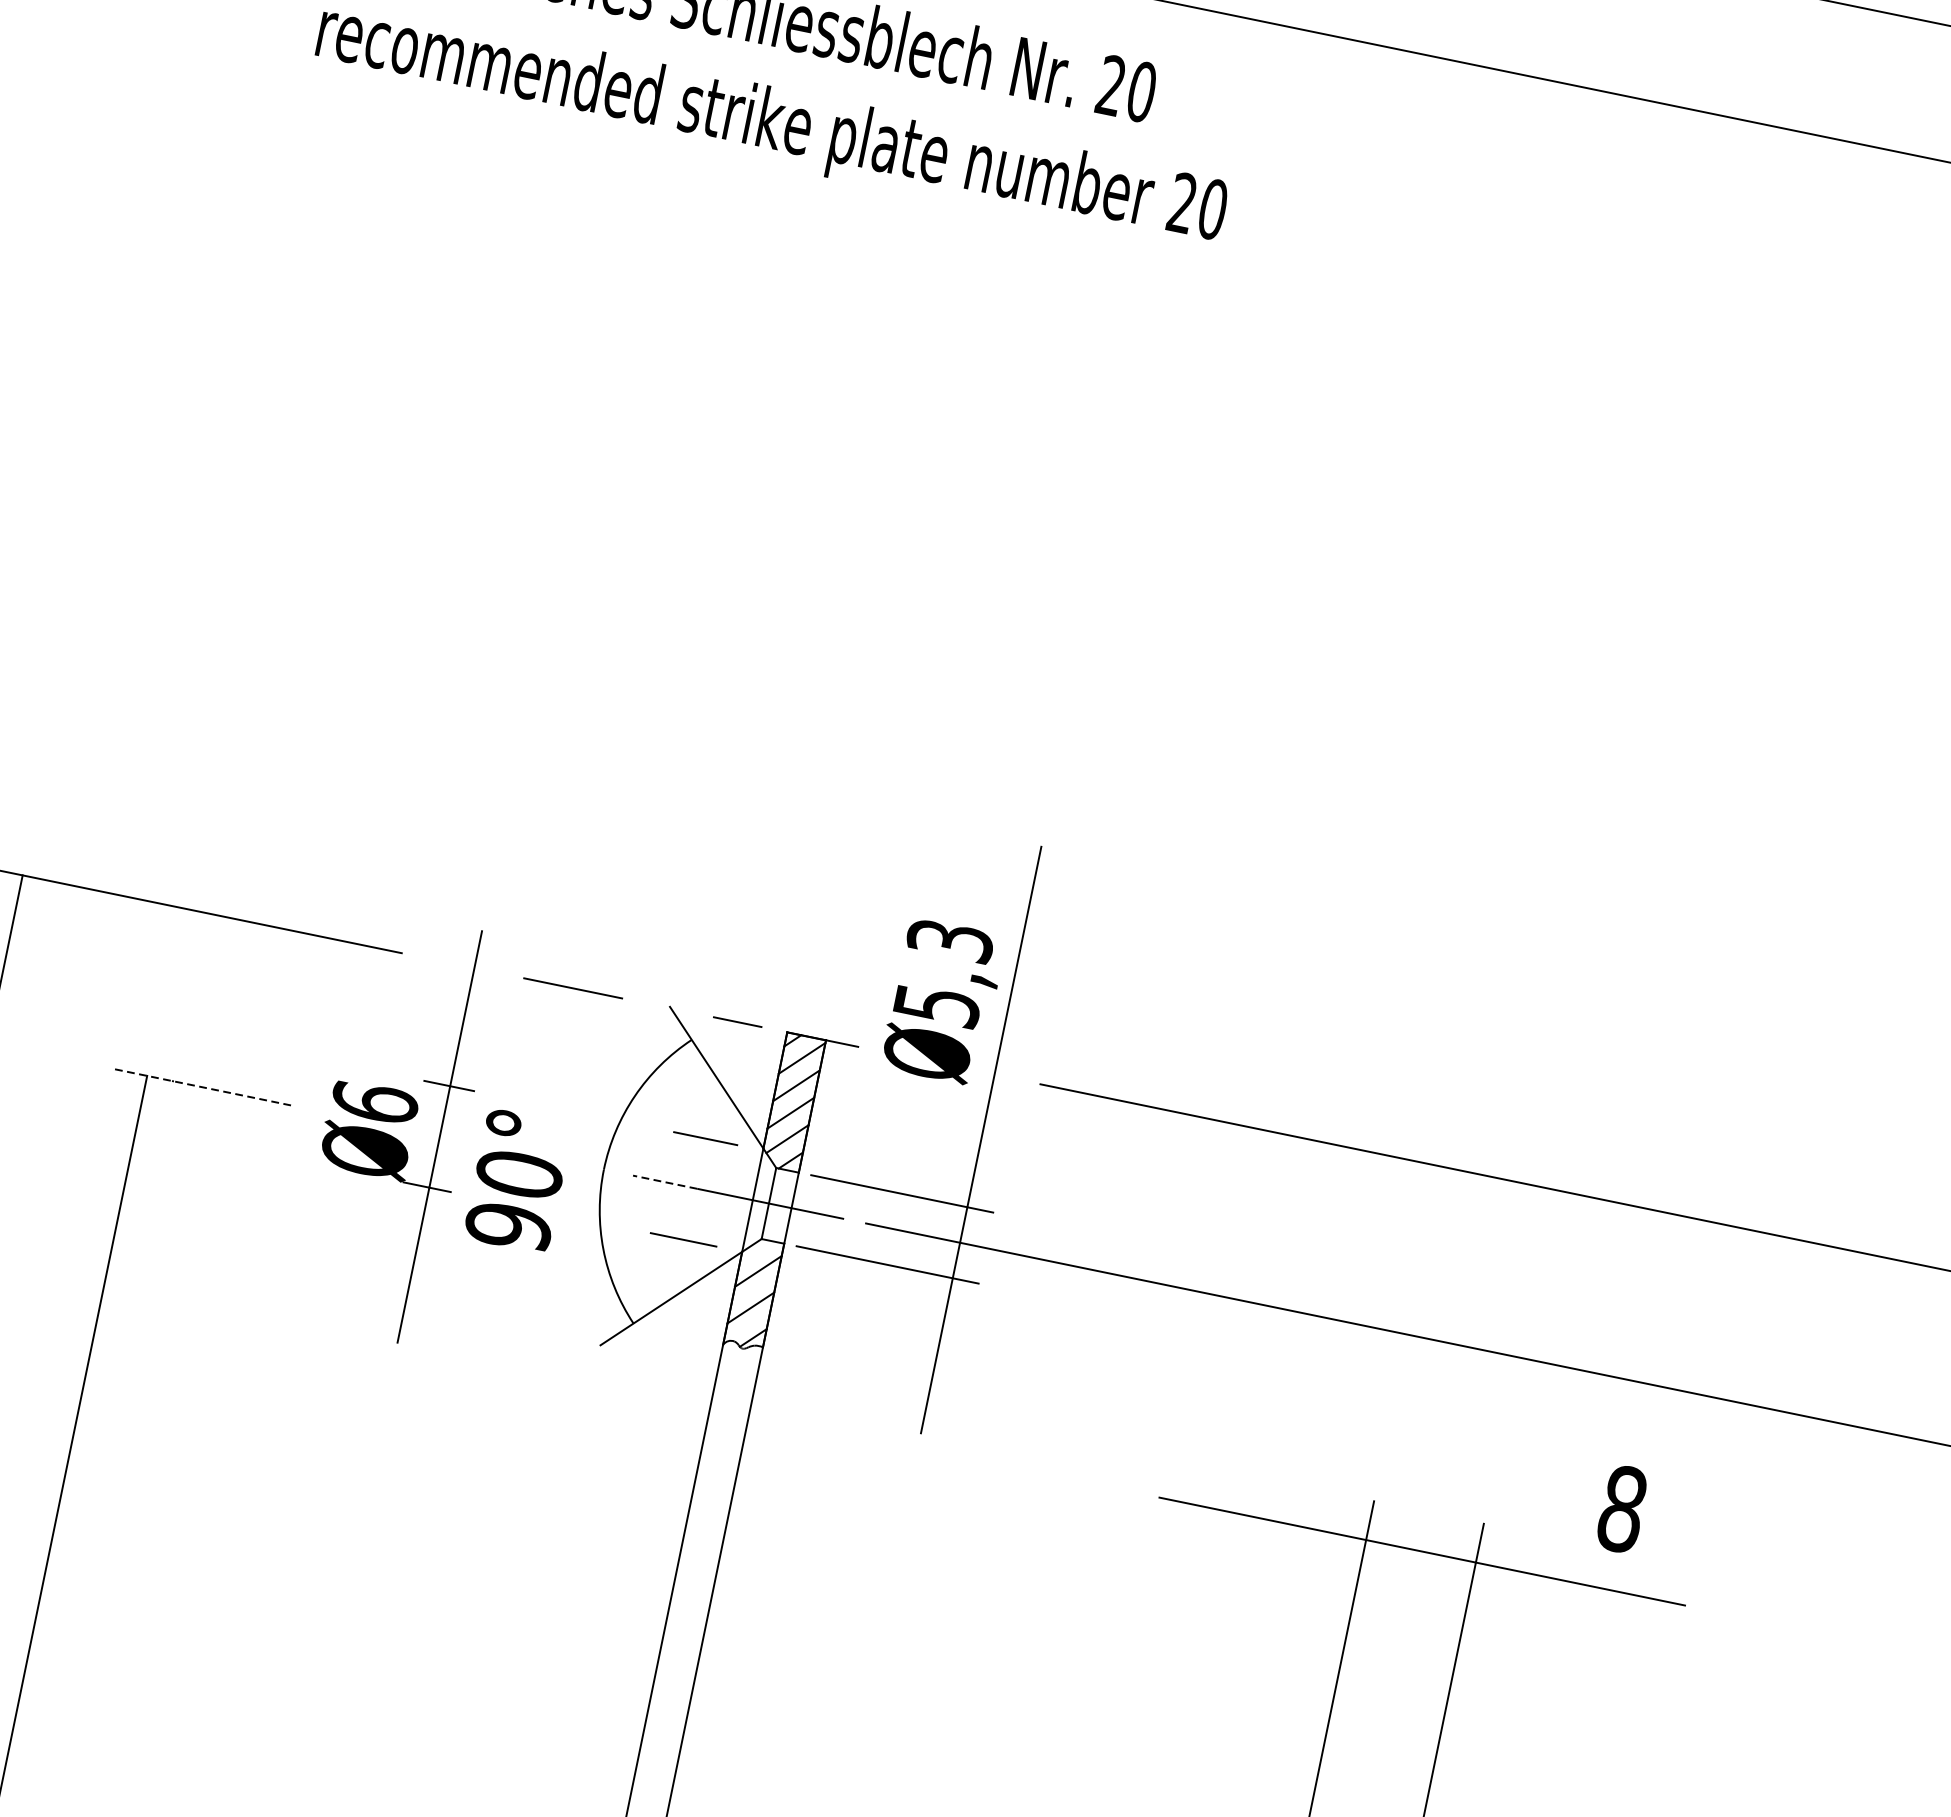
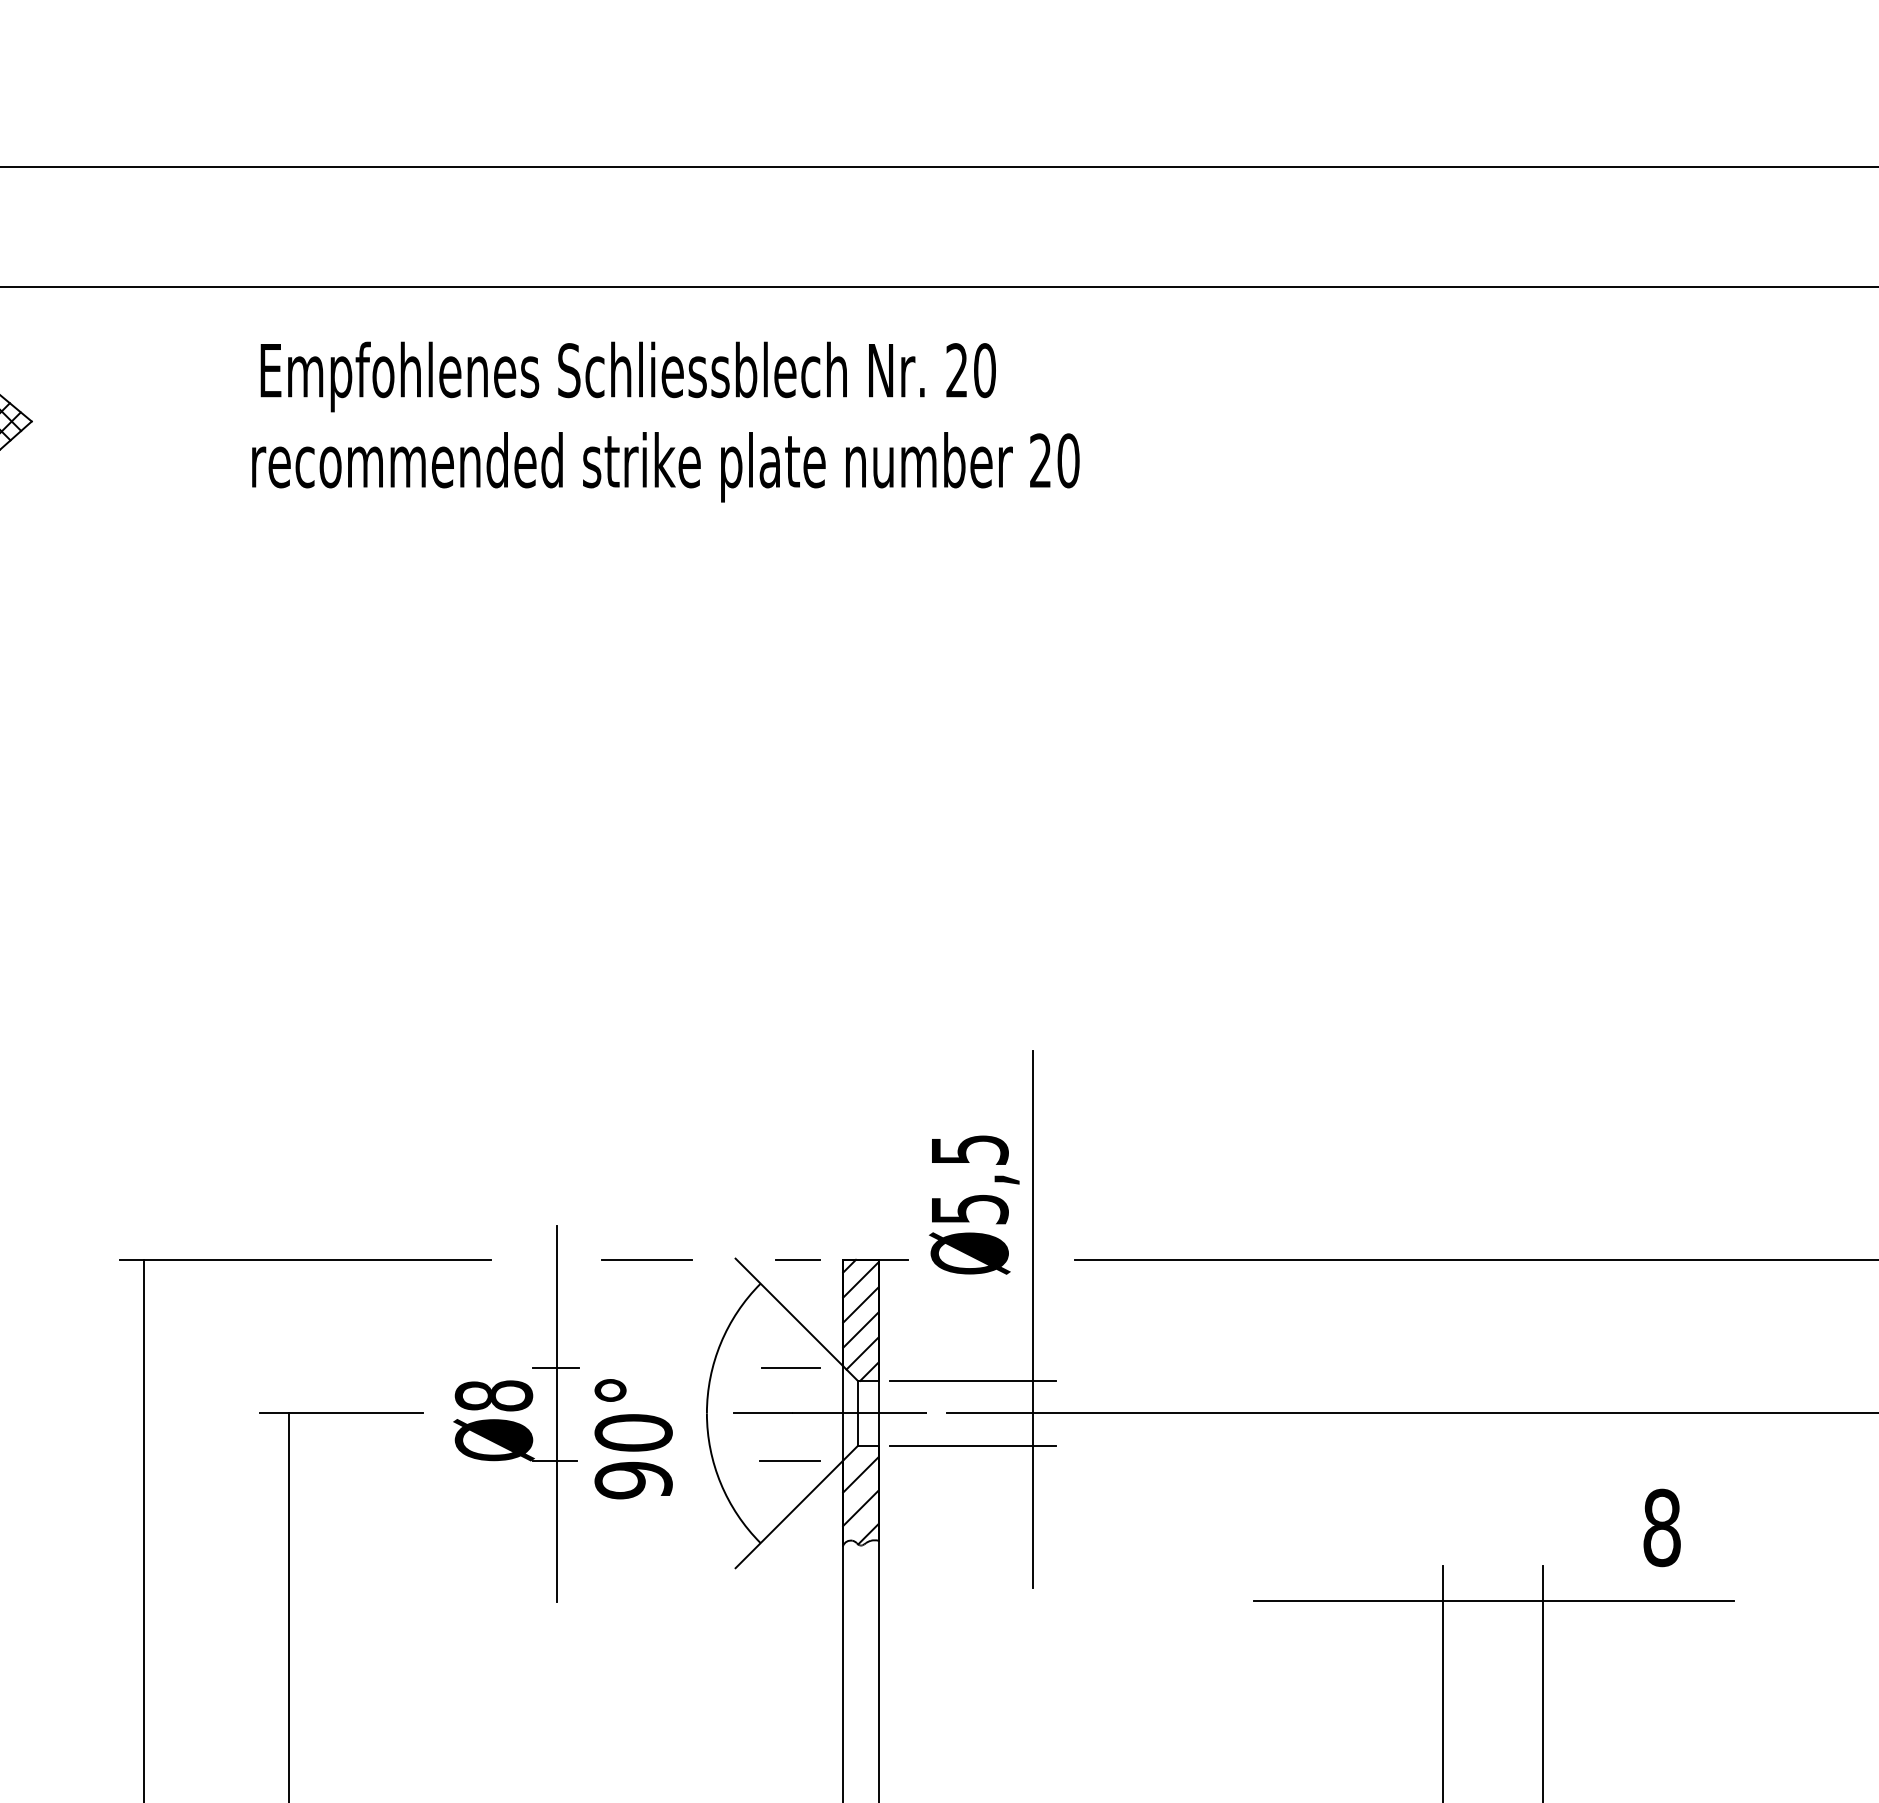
text: (950, 940) -> (969, 1149), Ø5,3 -> Ø5,5
line: (204, 1087) -> (341, 1413), dashed -> solid
text: (374, 1102) -> (493, 1395), Ø6 -> Ø8
line: (664, 1182) -> (762, 1413), dashed -> solid

